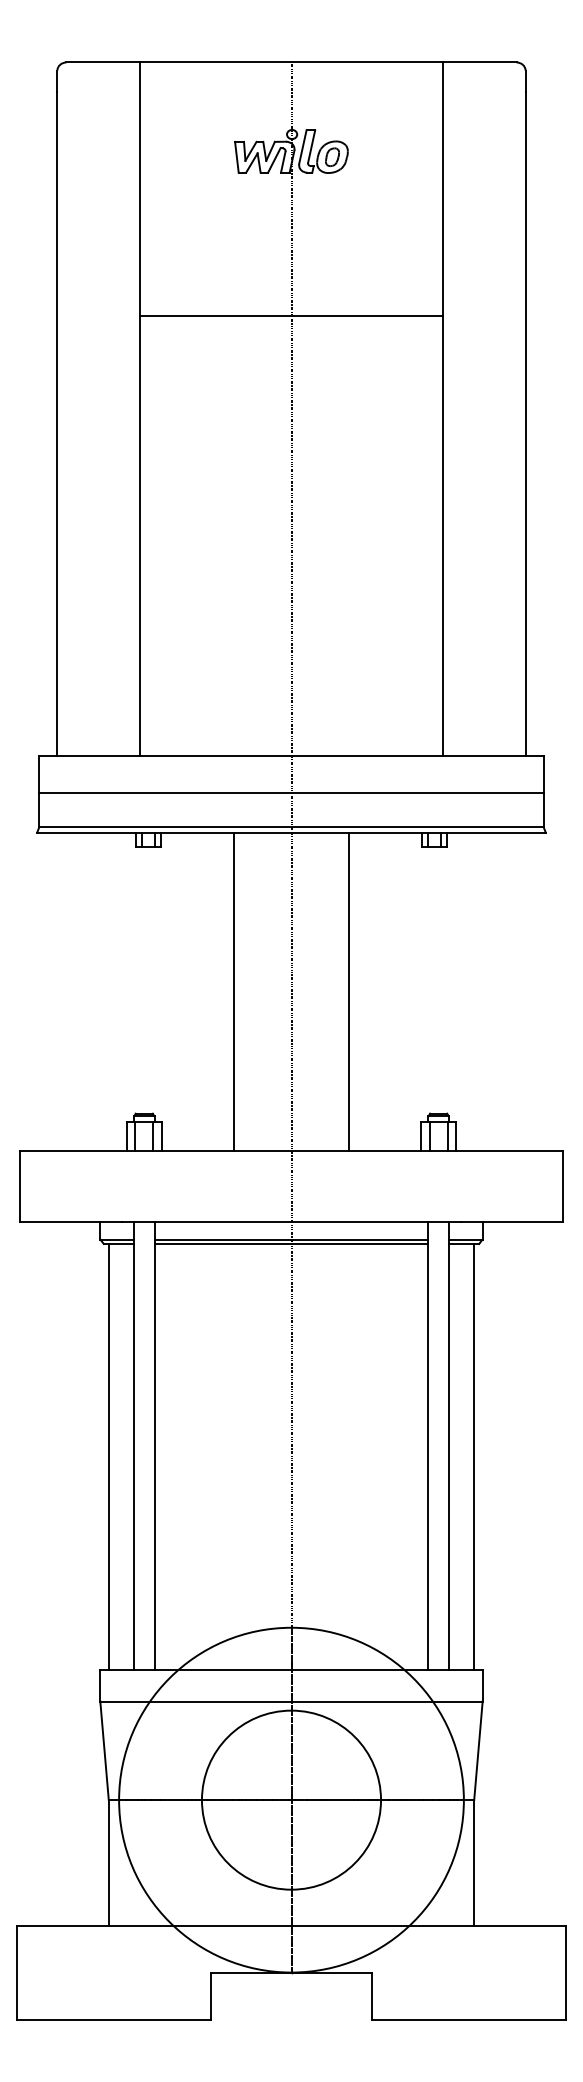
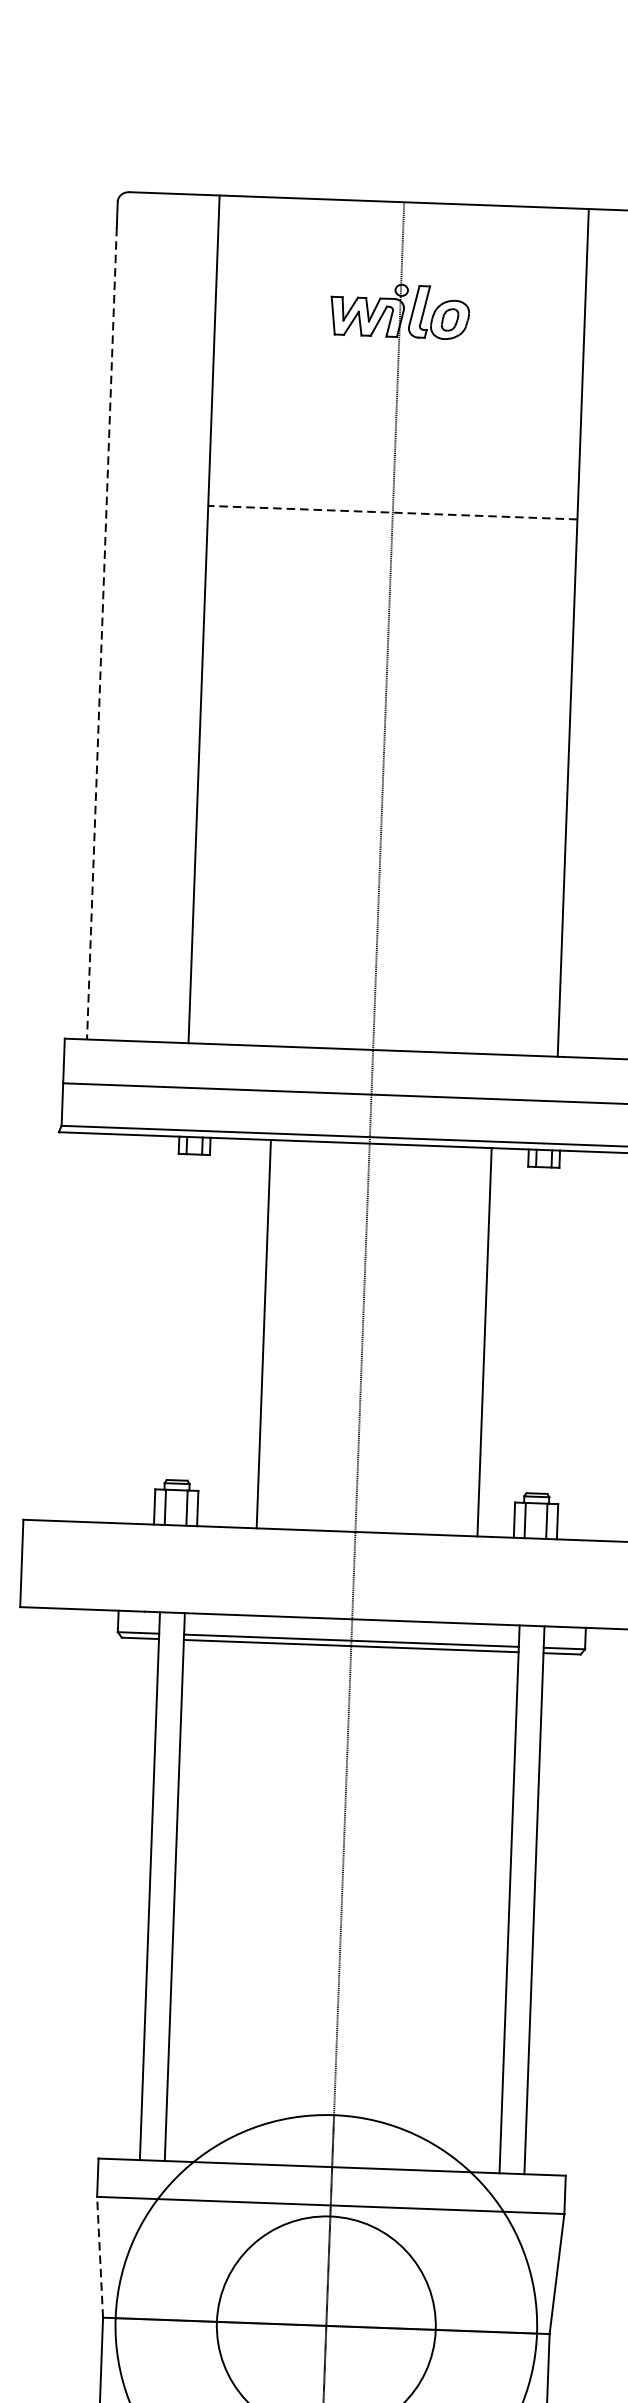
line: (291, 316) -> (392, 512), solid -> dashed
line: (57, 424) -> (102, 634), solid -> dashed
line: (233, 991) -> (263, 1334), moved
line: (349, 991) -> (484, 1342), moved
line: (108, 1456) -> (118, 1897), removed
line: (474, 1456) -> (565, 1914), removed
line: (104, 1750) -> (100, 2256), solid -> dashed

